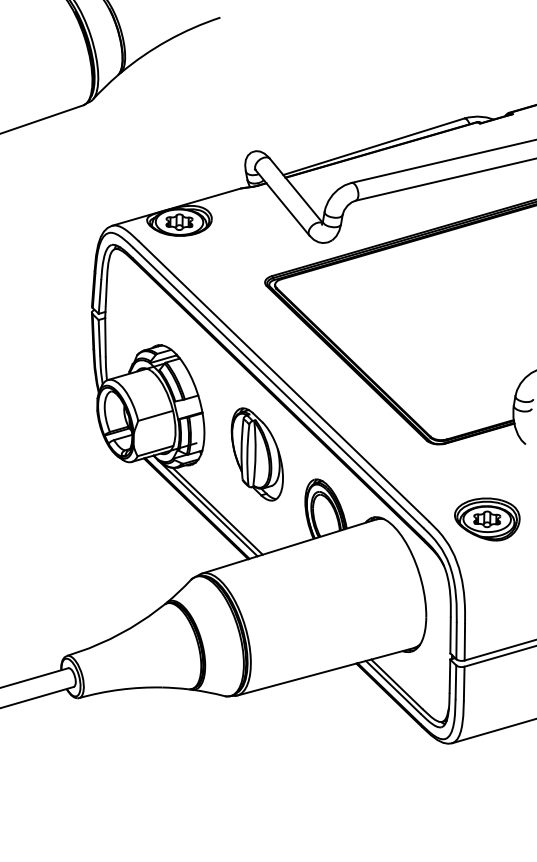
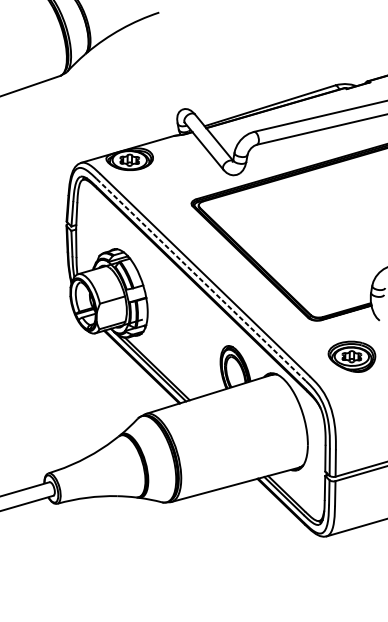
line: (278, 388) -> (201, 280), solid -> dashed
part: (256, 454) -> (185, 327), removed
part: (487, 519) -> (352, 356), moved

